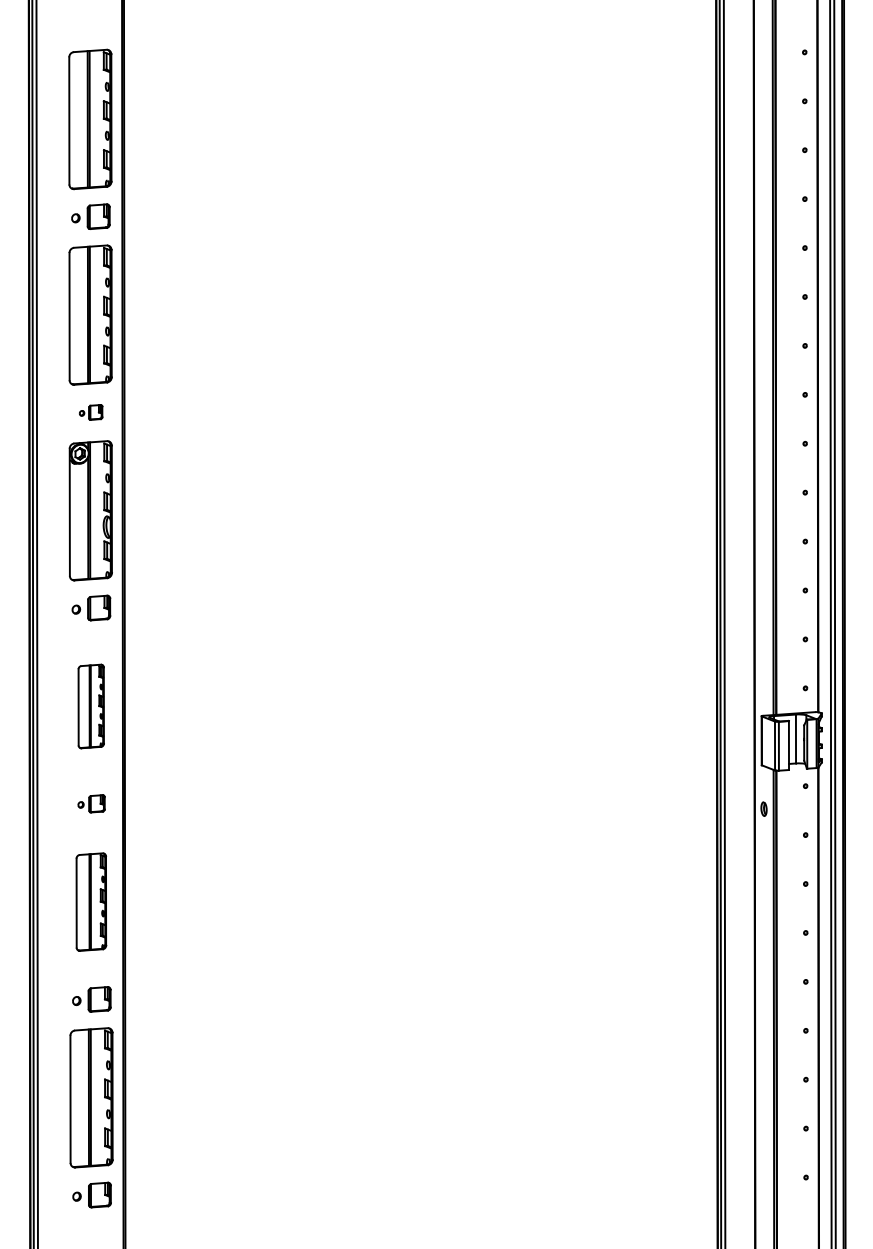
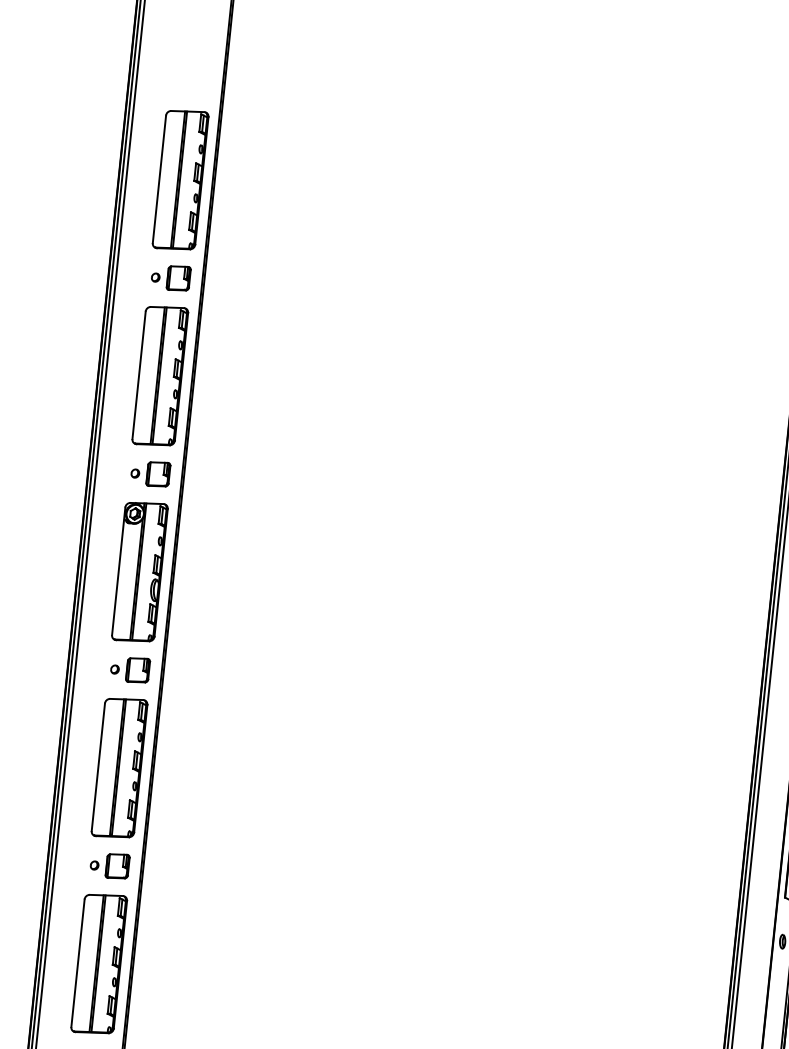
part: (90, 412) -> (149, 473), size x1.67
part: (91, 706) -> (119, 768), size x1.67
part: (91, 803) -> (109, 865), size x1.43
part: (91, 901) -> (99, 963), size x1.43

